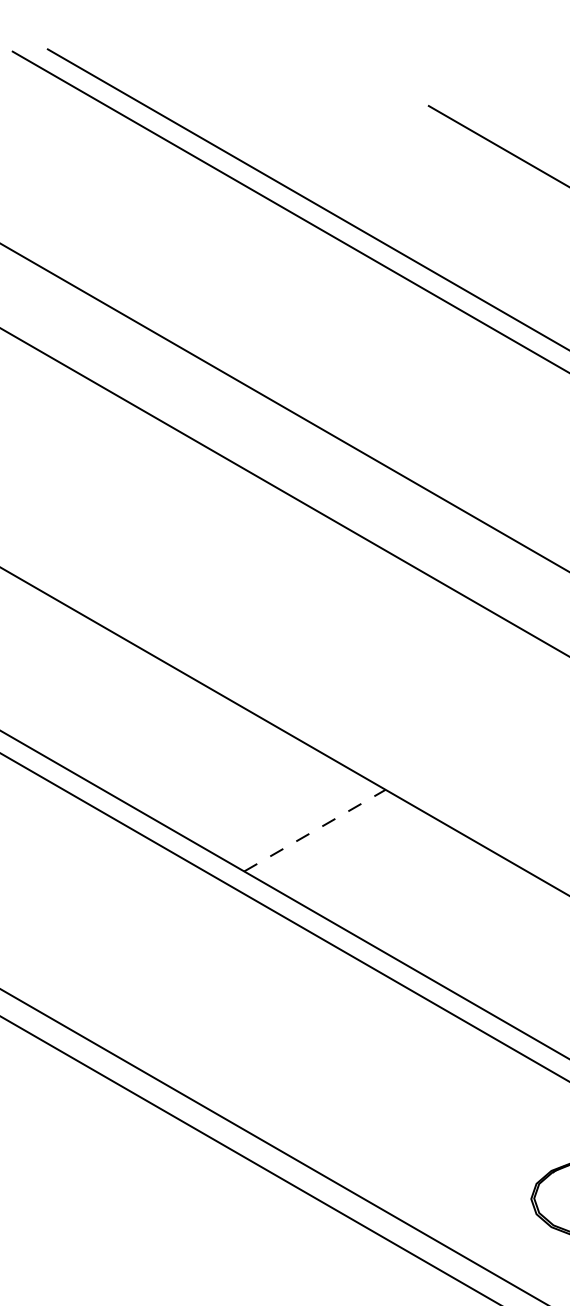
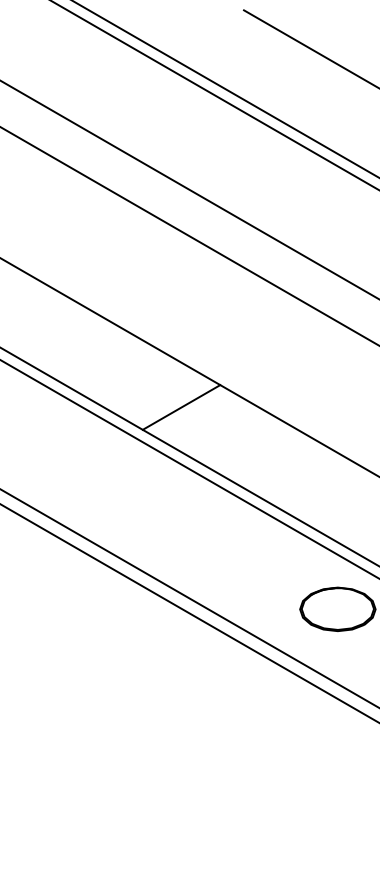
line: (314, 830) -> (181, 407), dashed -> solid

